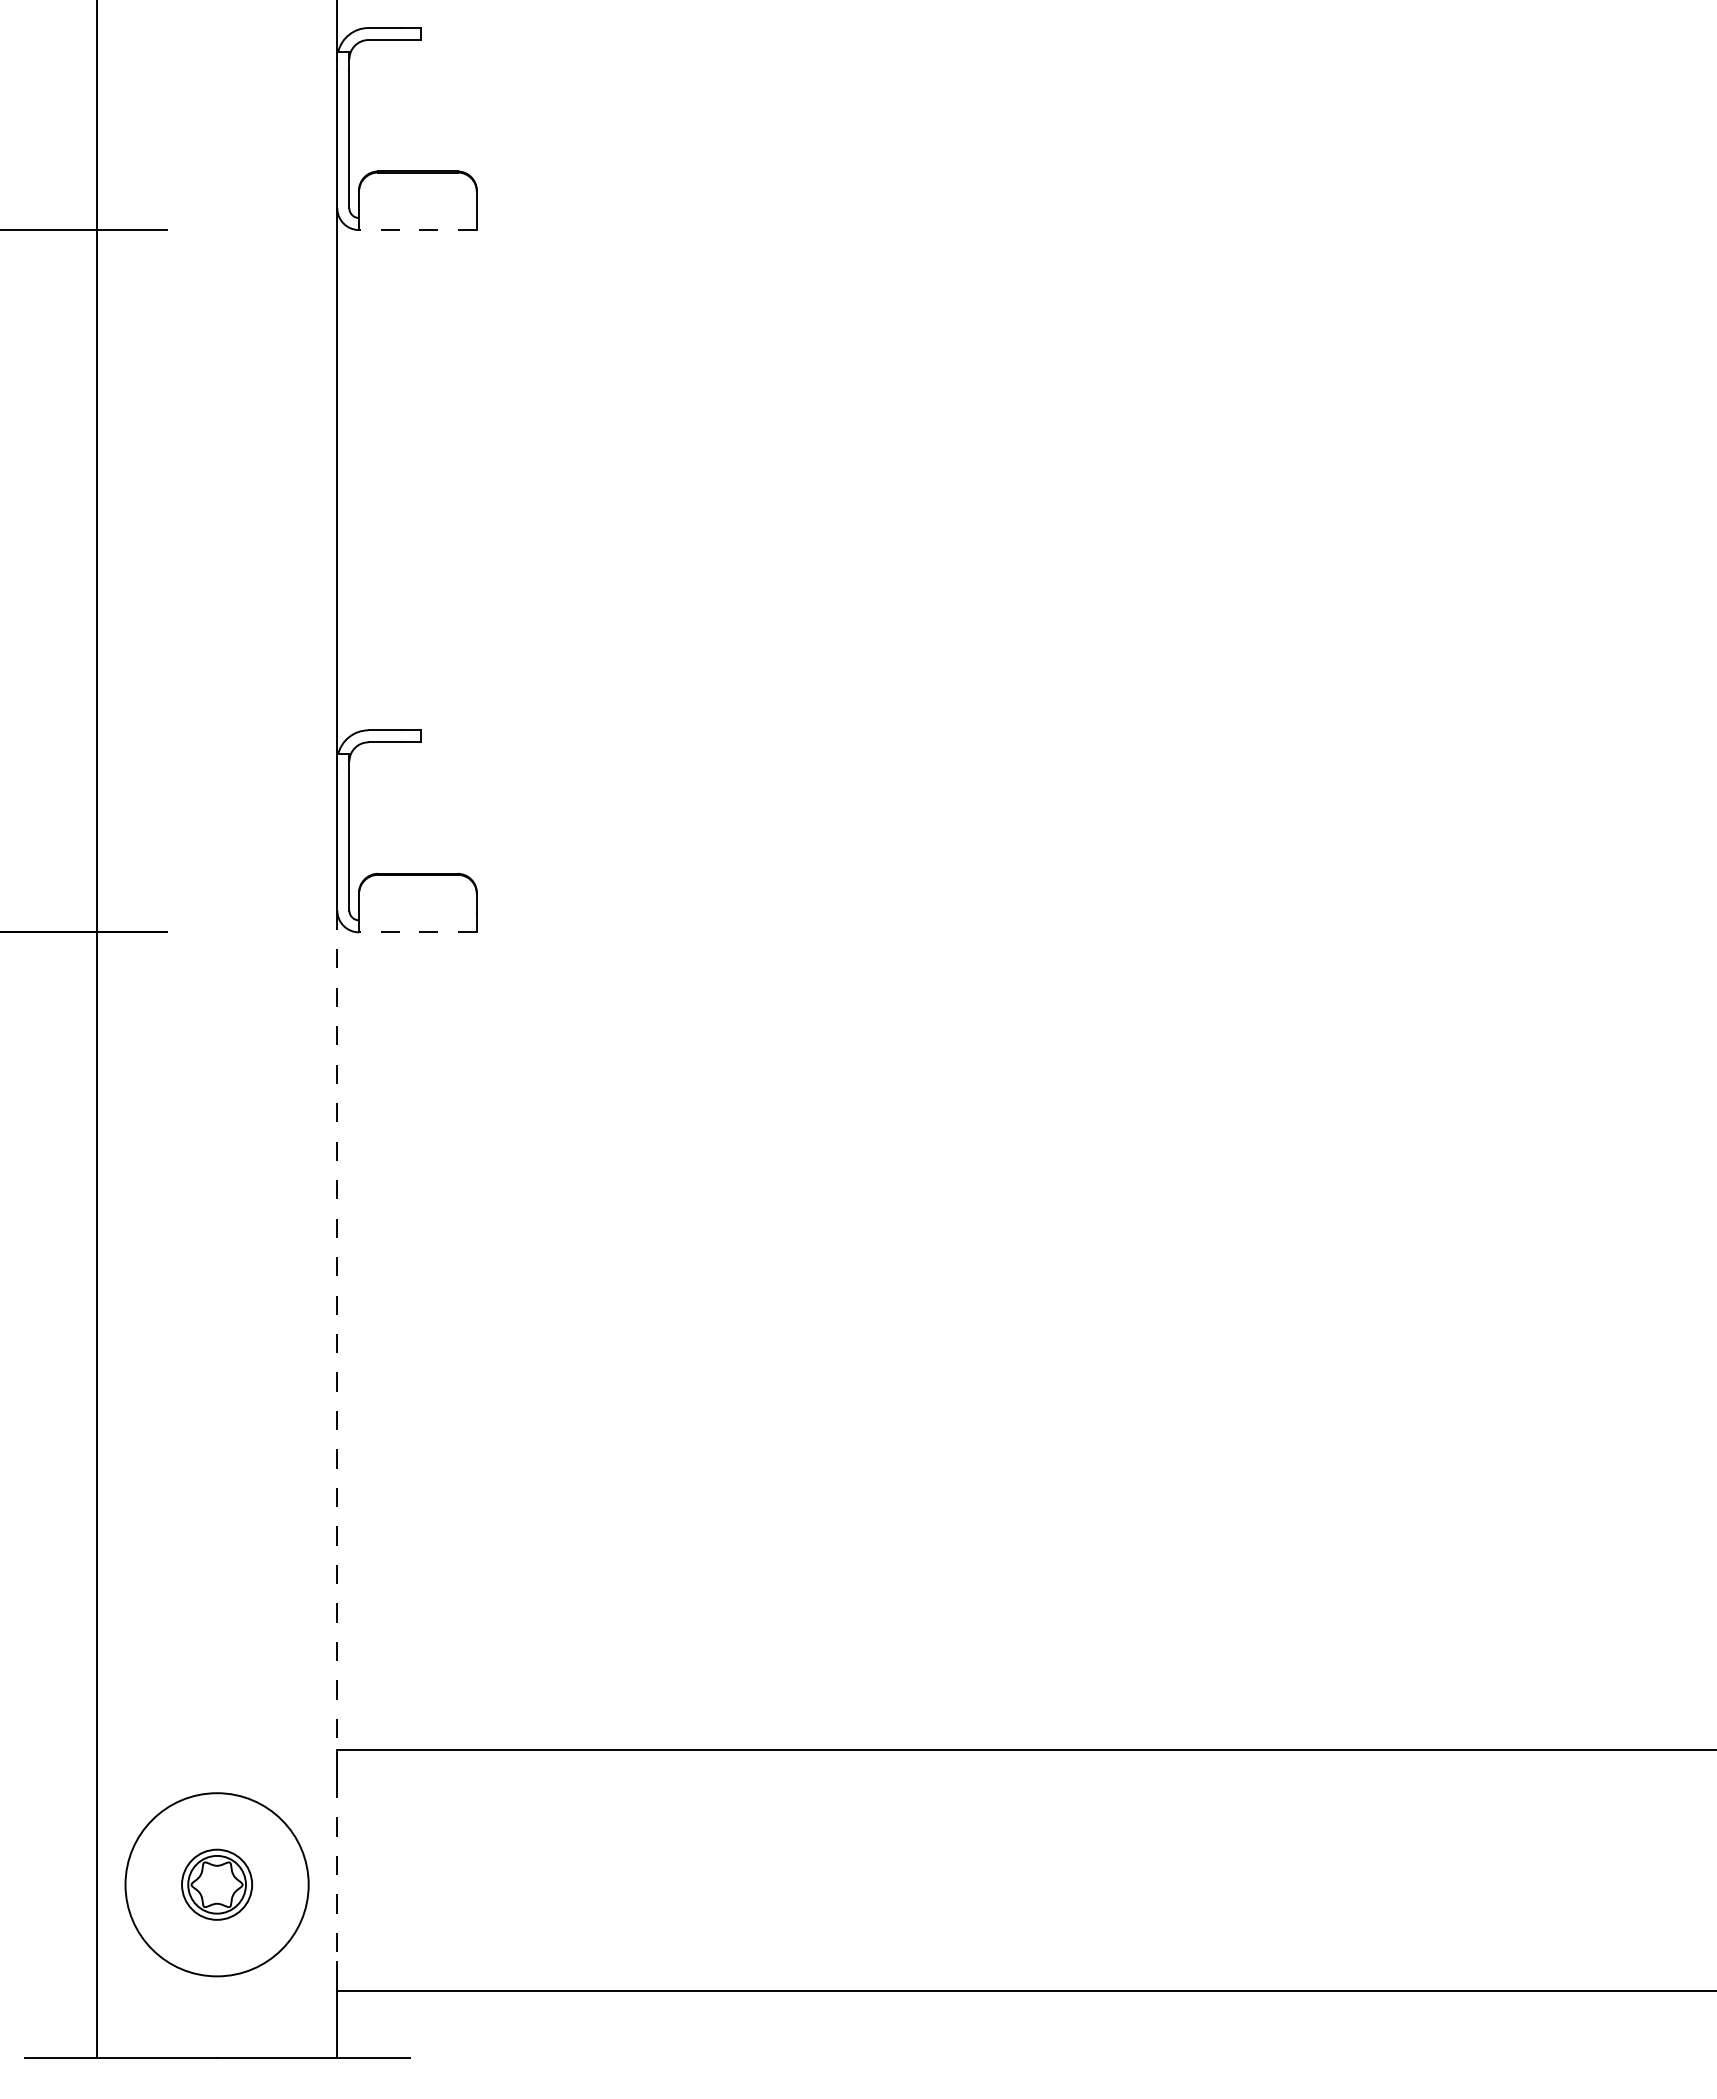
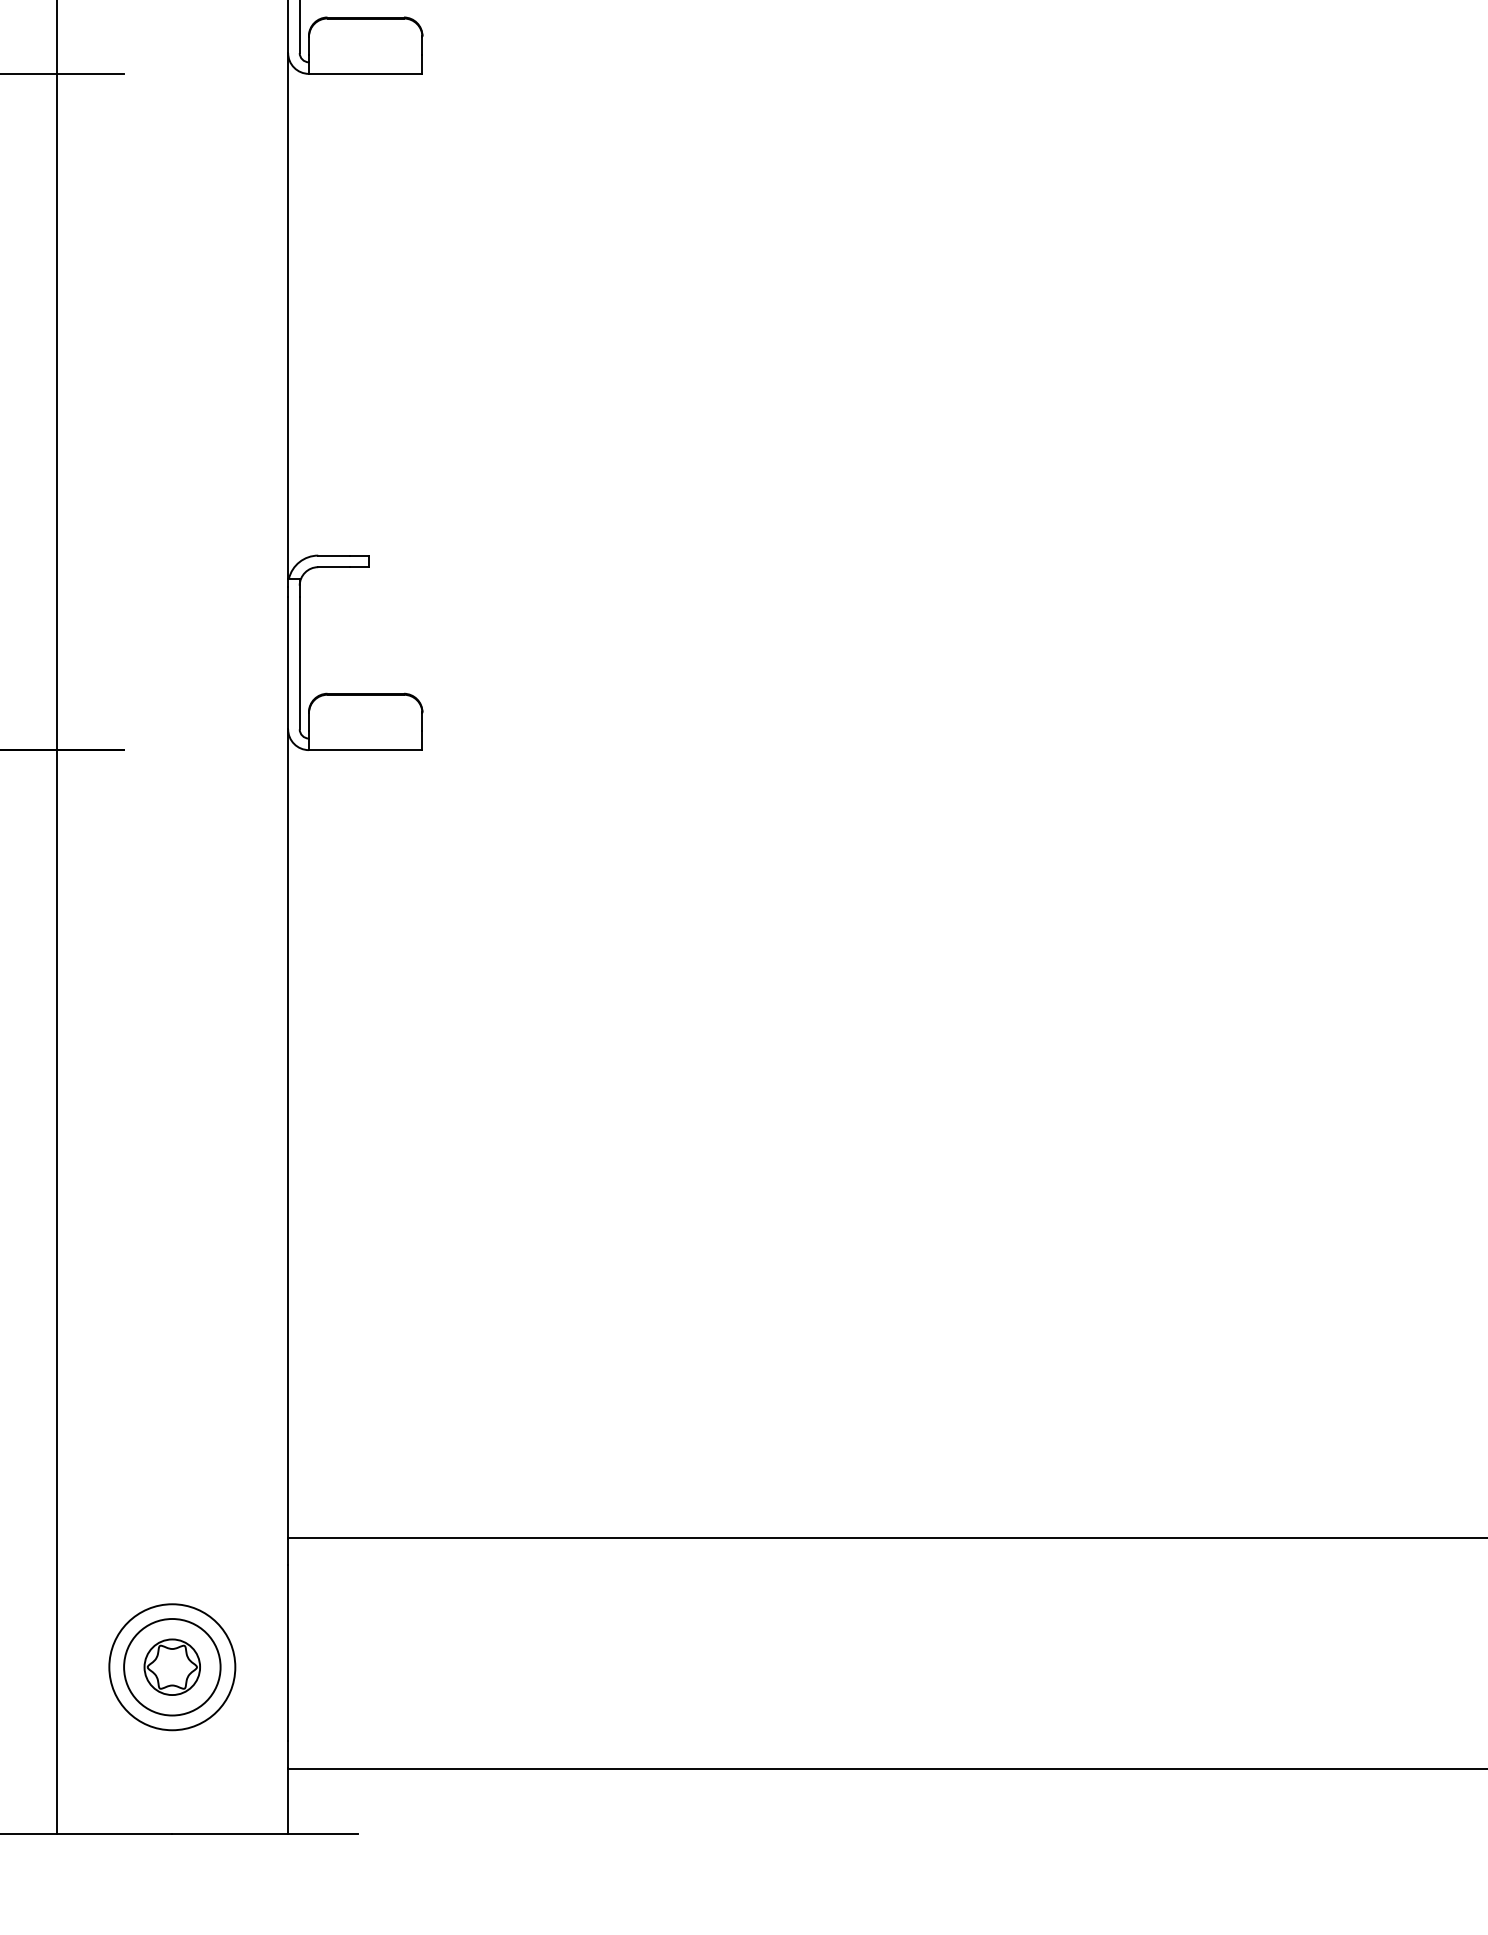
line: (417, 230) -> (365, 74), dashed -> solid
line: (417, 932) -> (365, 750), dashed -> solid
line: (337, 1331) -> (288, 1134), dashed -> solid
line: (337, 1870) -> (288, 1653), dashed -> solid
circle: (216, 1884) -> (171, 1666), size x0.71
circle: (216, 1884) -> (171, 1666), size x1.43

